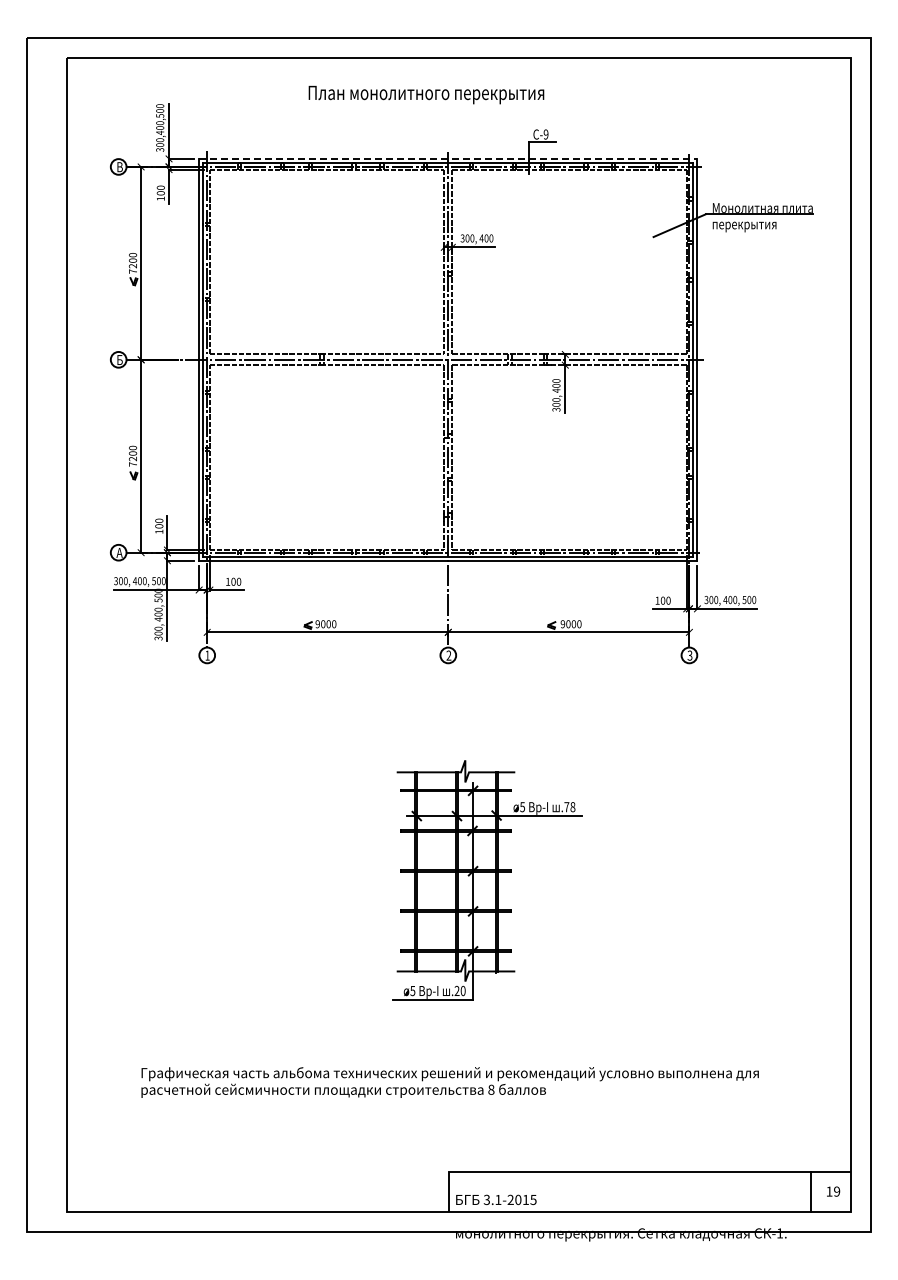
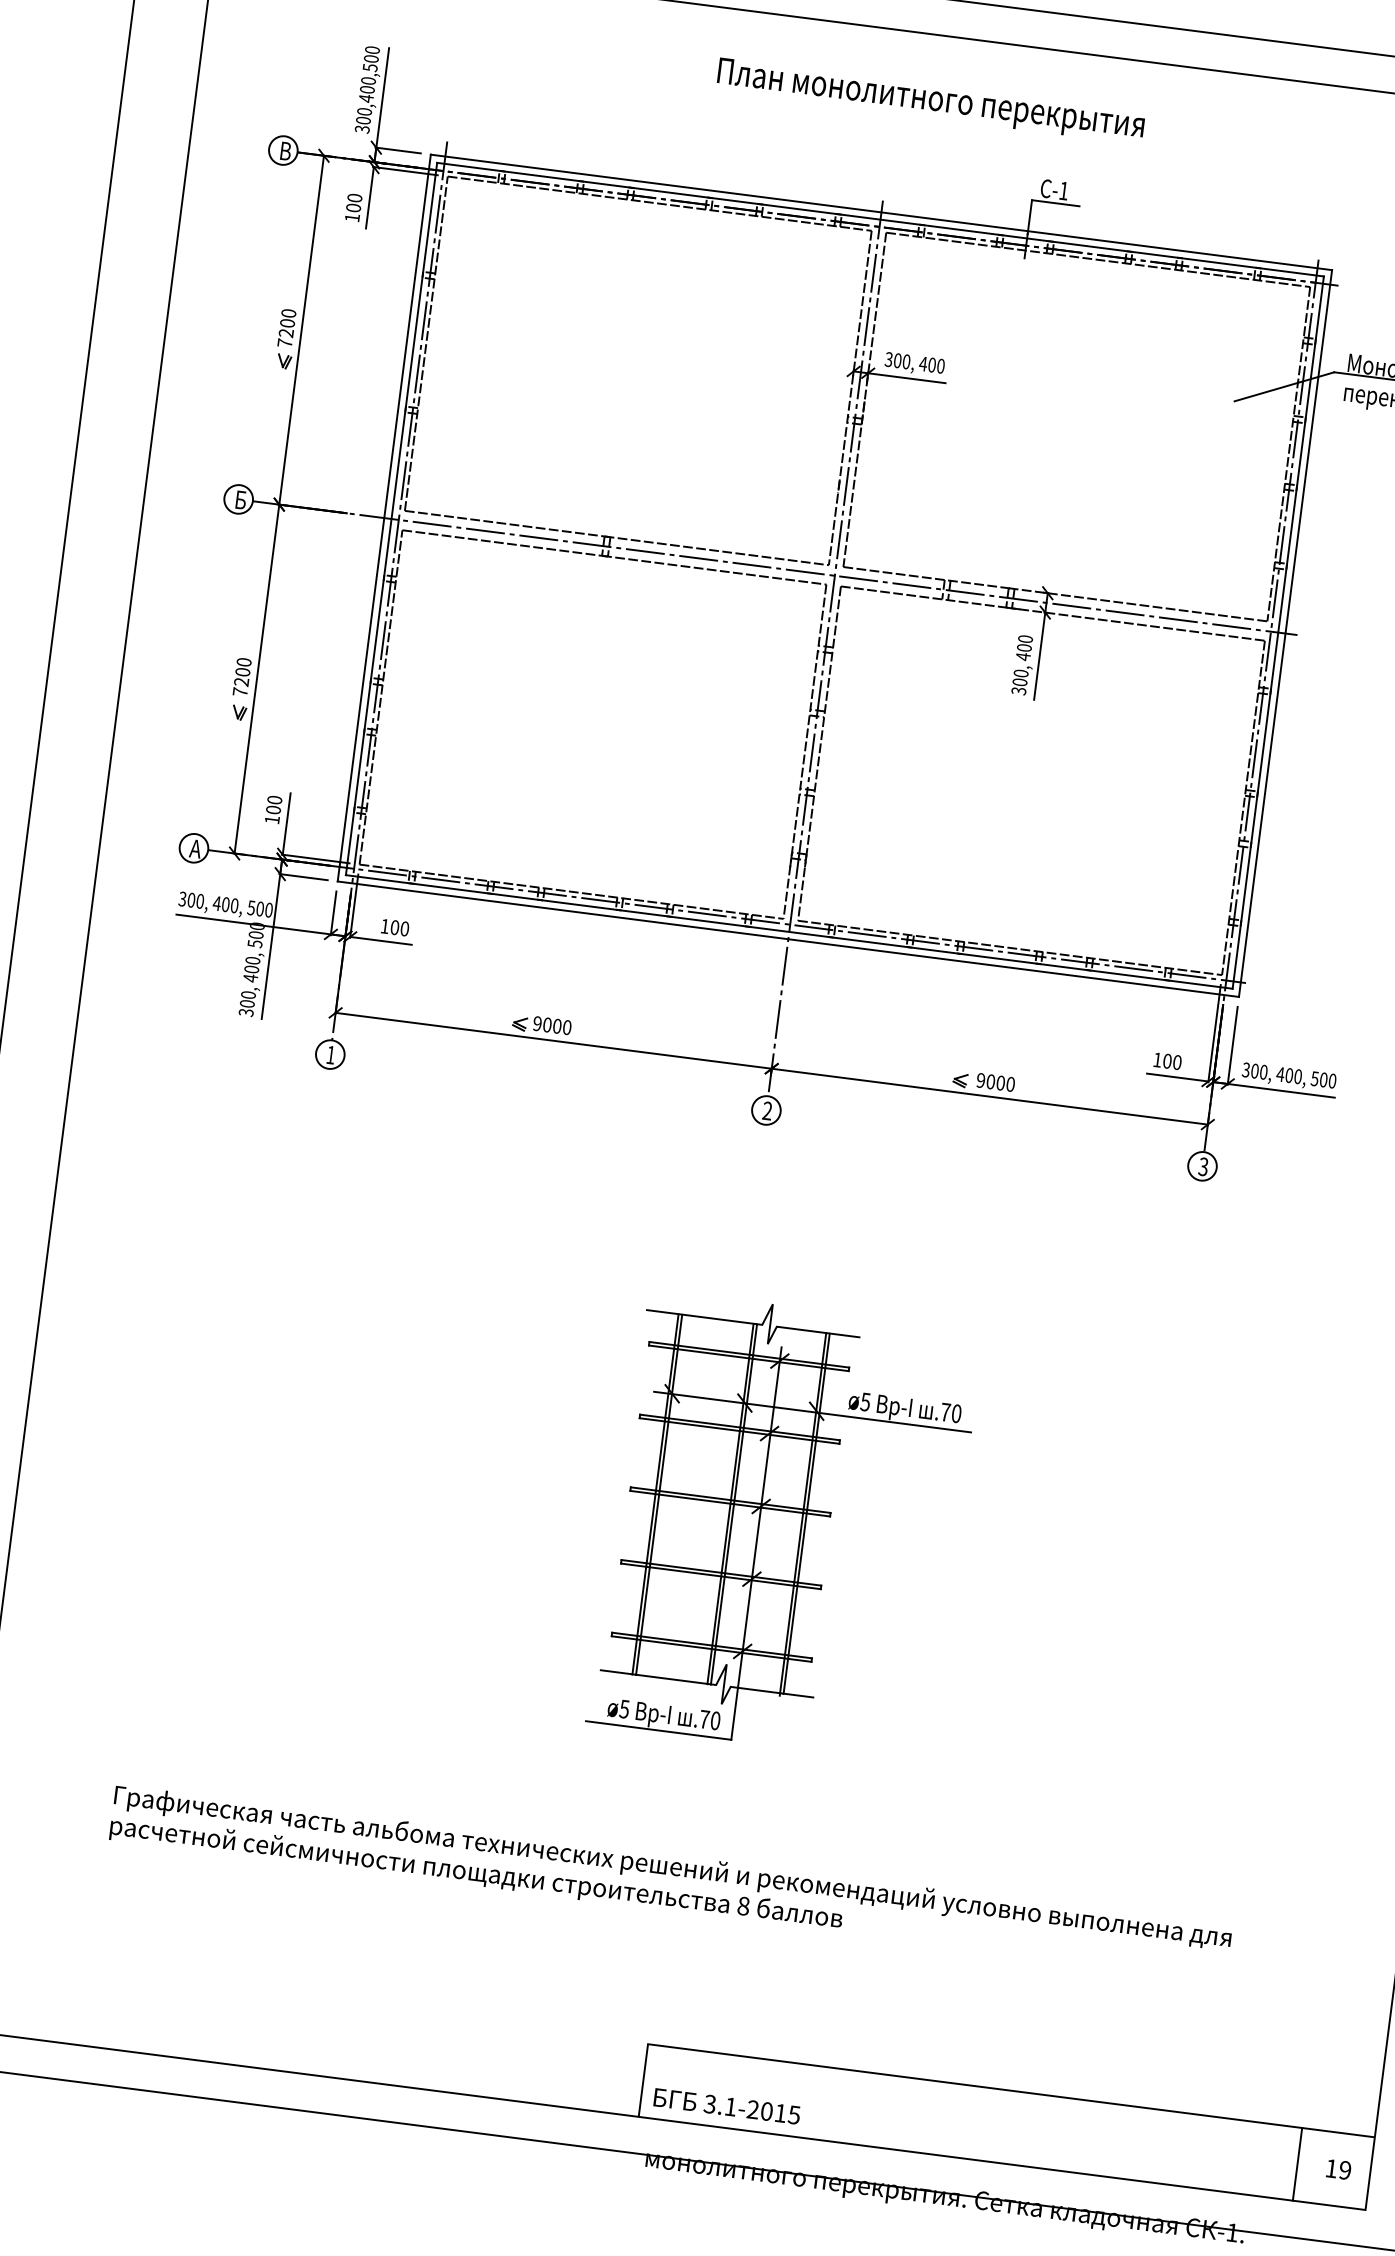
text: (426, 94) -> (931, 100), moved
text: (545, 134) -> (1062, 190), -9 -> -1
line: (448, 158) -> (881, 211), dashed -> solid
text: (572, 807) -> (955, 1414), .78 -> .70
text: (456, 990) -> (703, 1718), .20 -> .70

